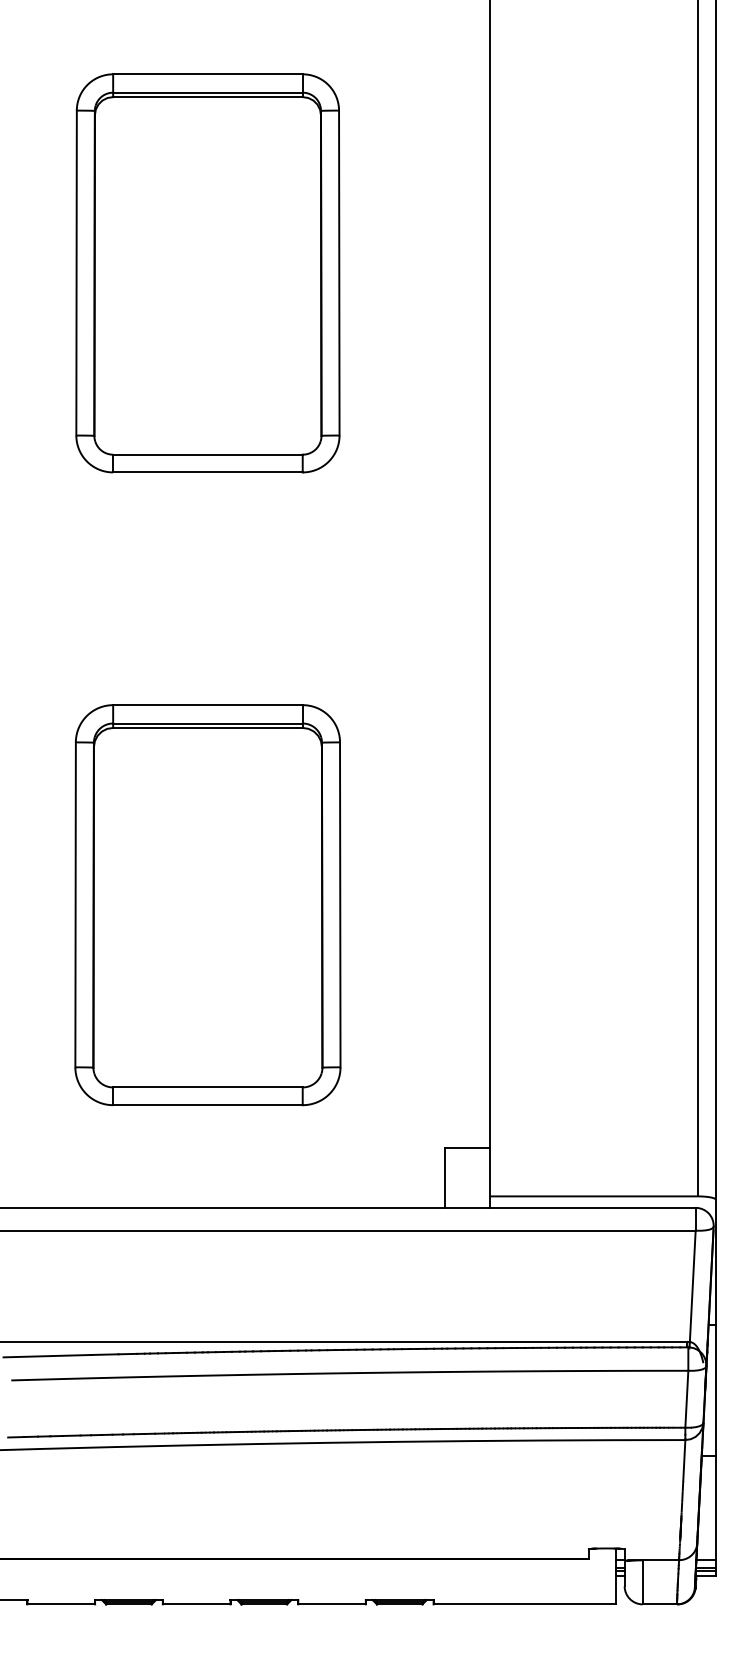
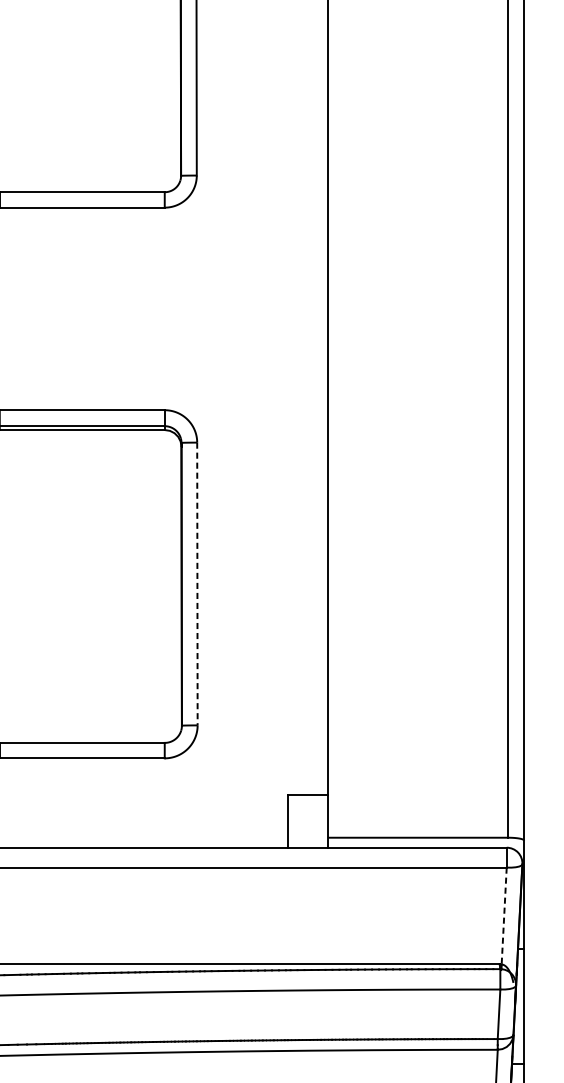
line: (340, 905) -> (197, 584), solid -> dashed
line: (692, 1286) -> (503, 916), solid -> dashed

